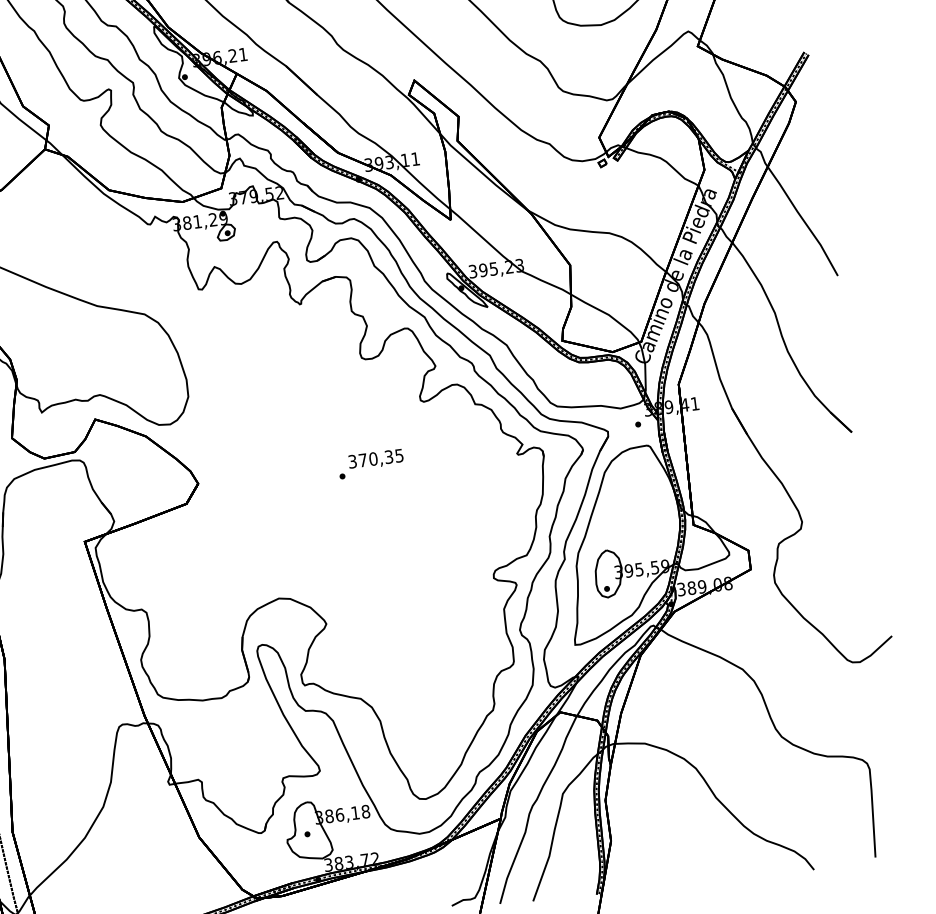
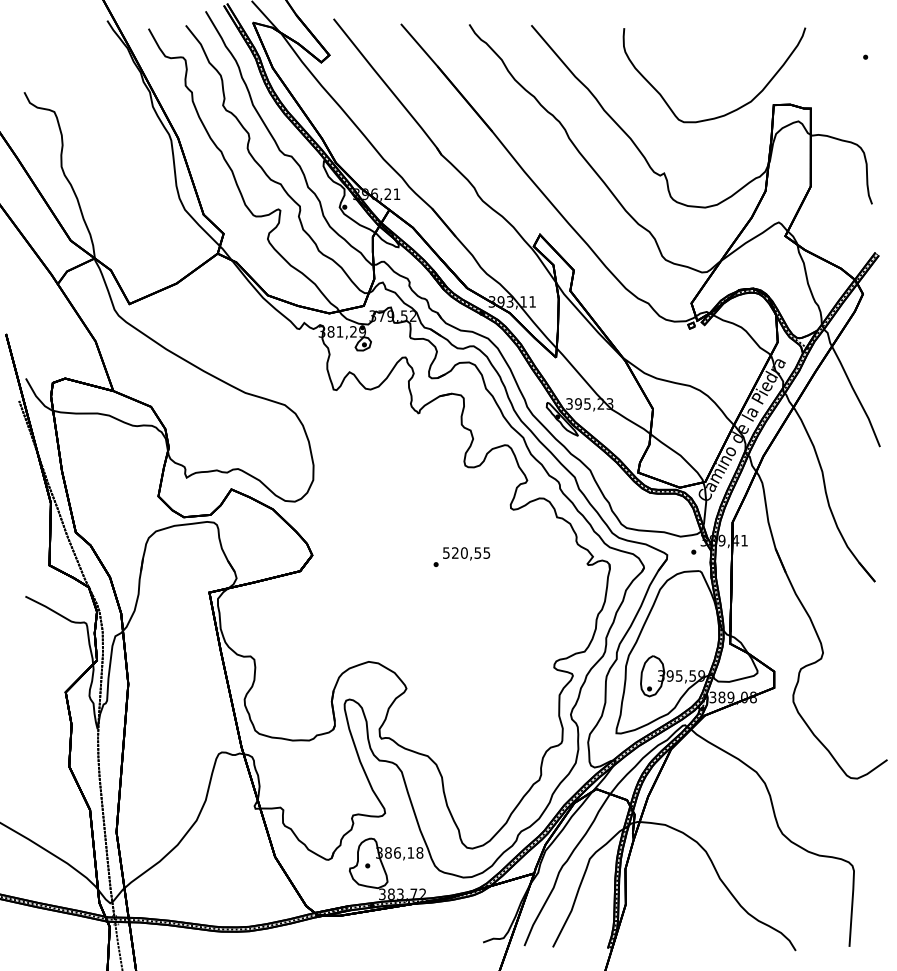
text: (371, 458) -> (462, 552), 370,35 -> 520,55

